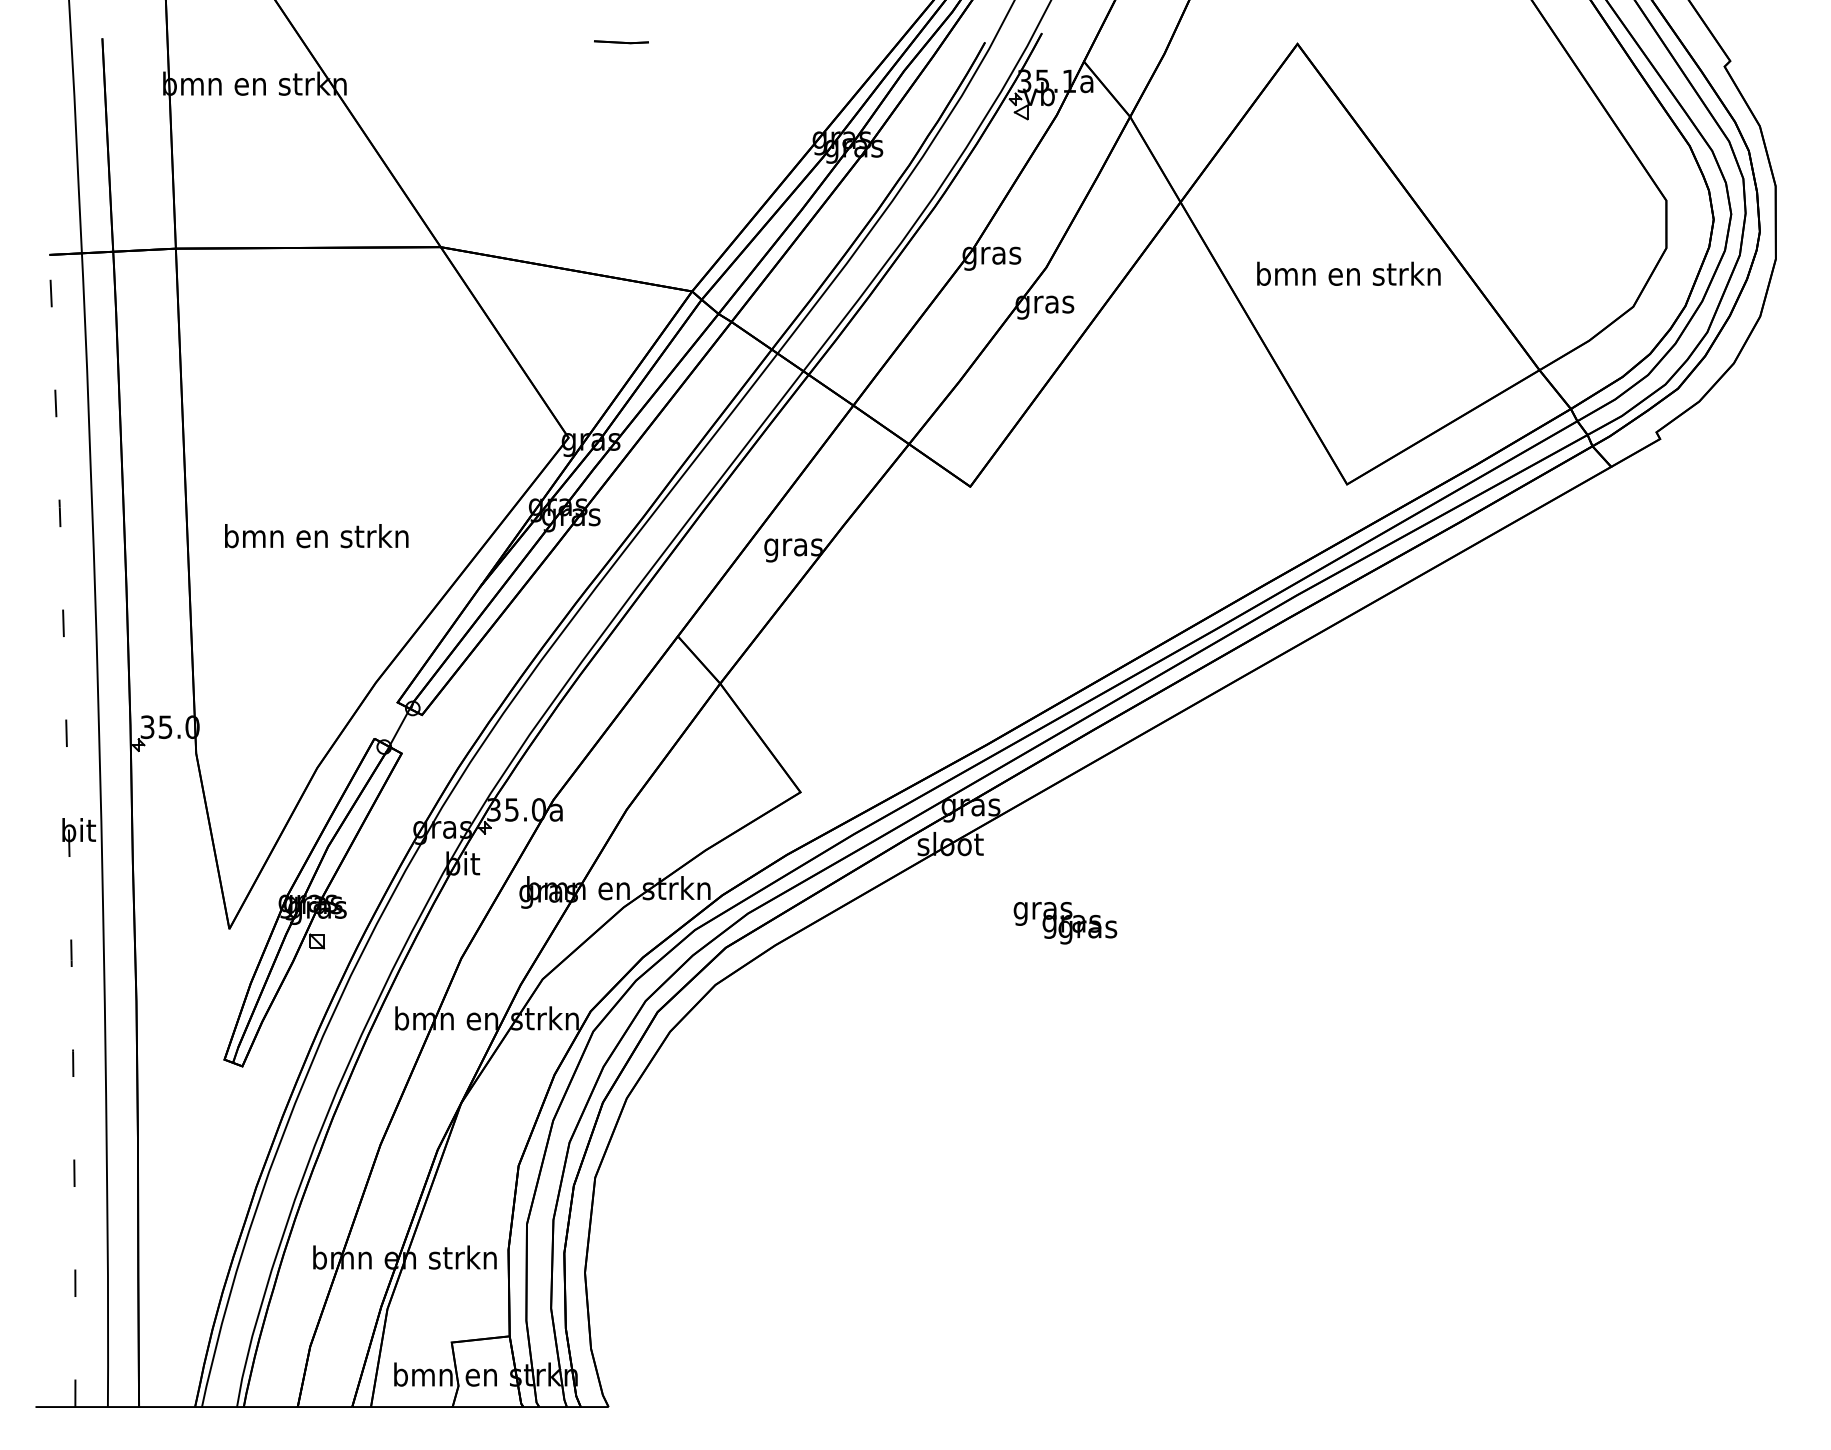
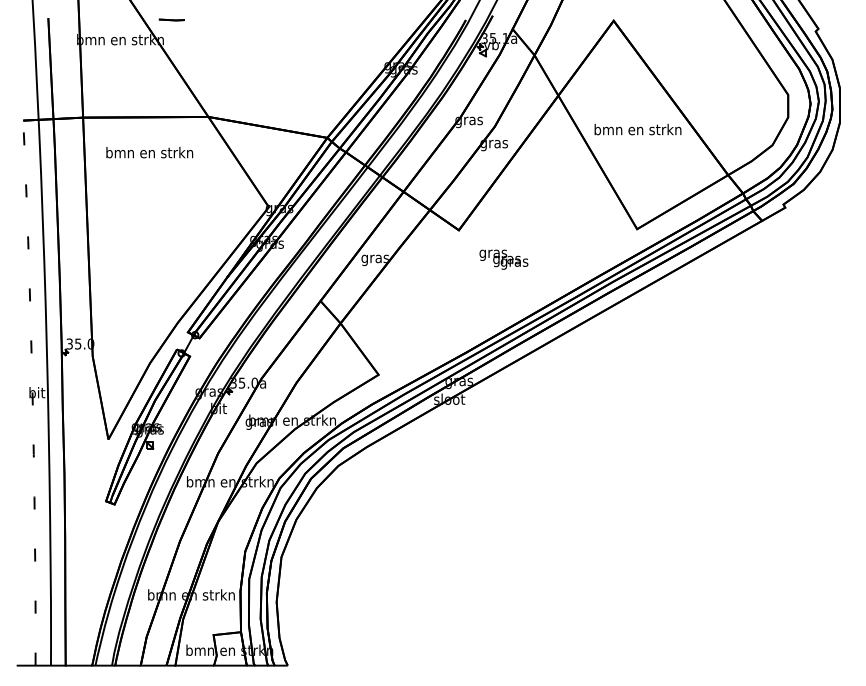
line: (620, 41) -> (171, 19), moved
text: (316, 535) -> (149, 152), moved
text: (1064, 922) -> (503, 259), moved

